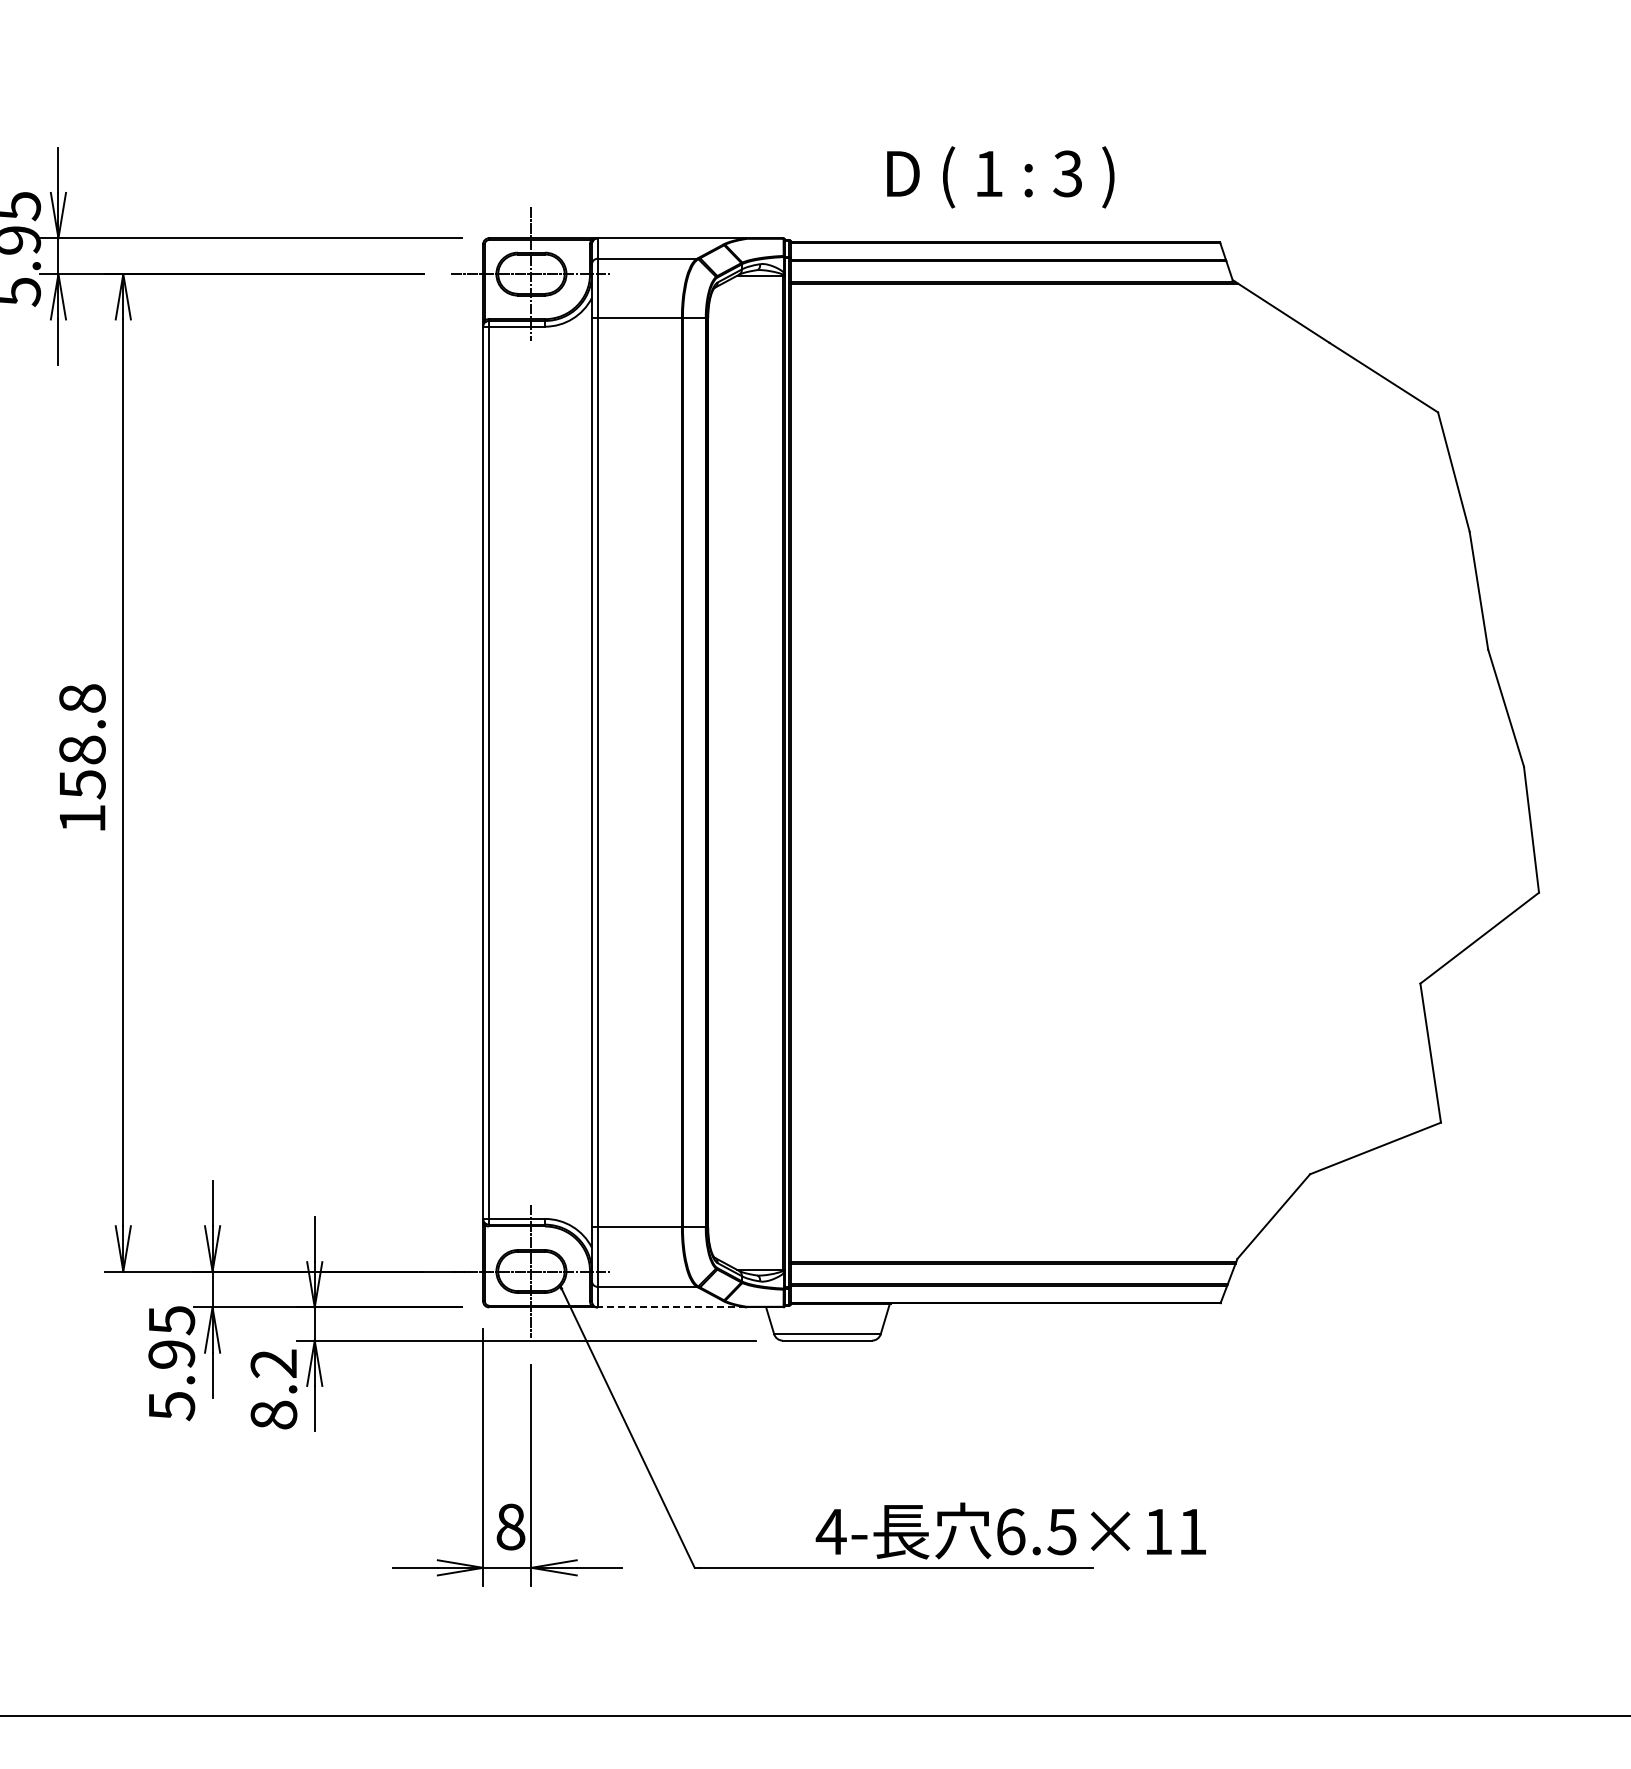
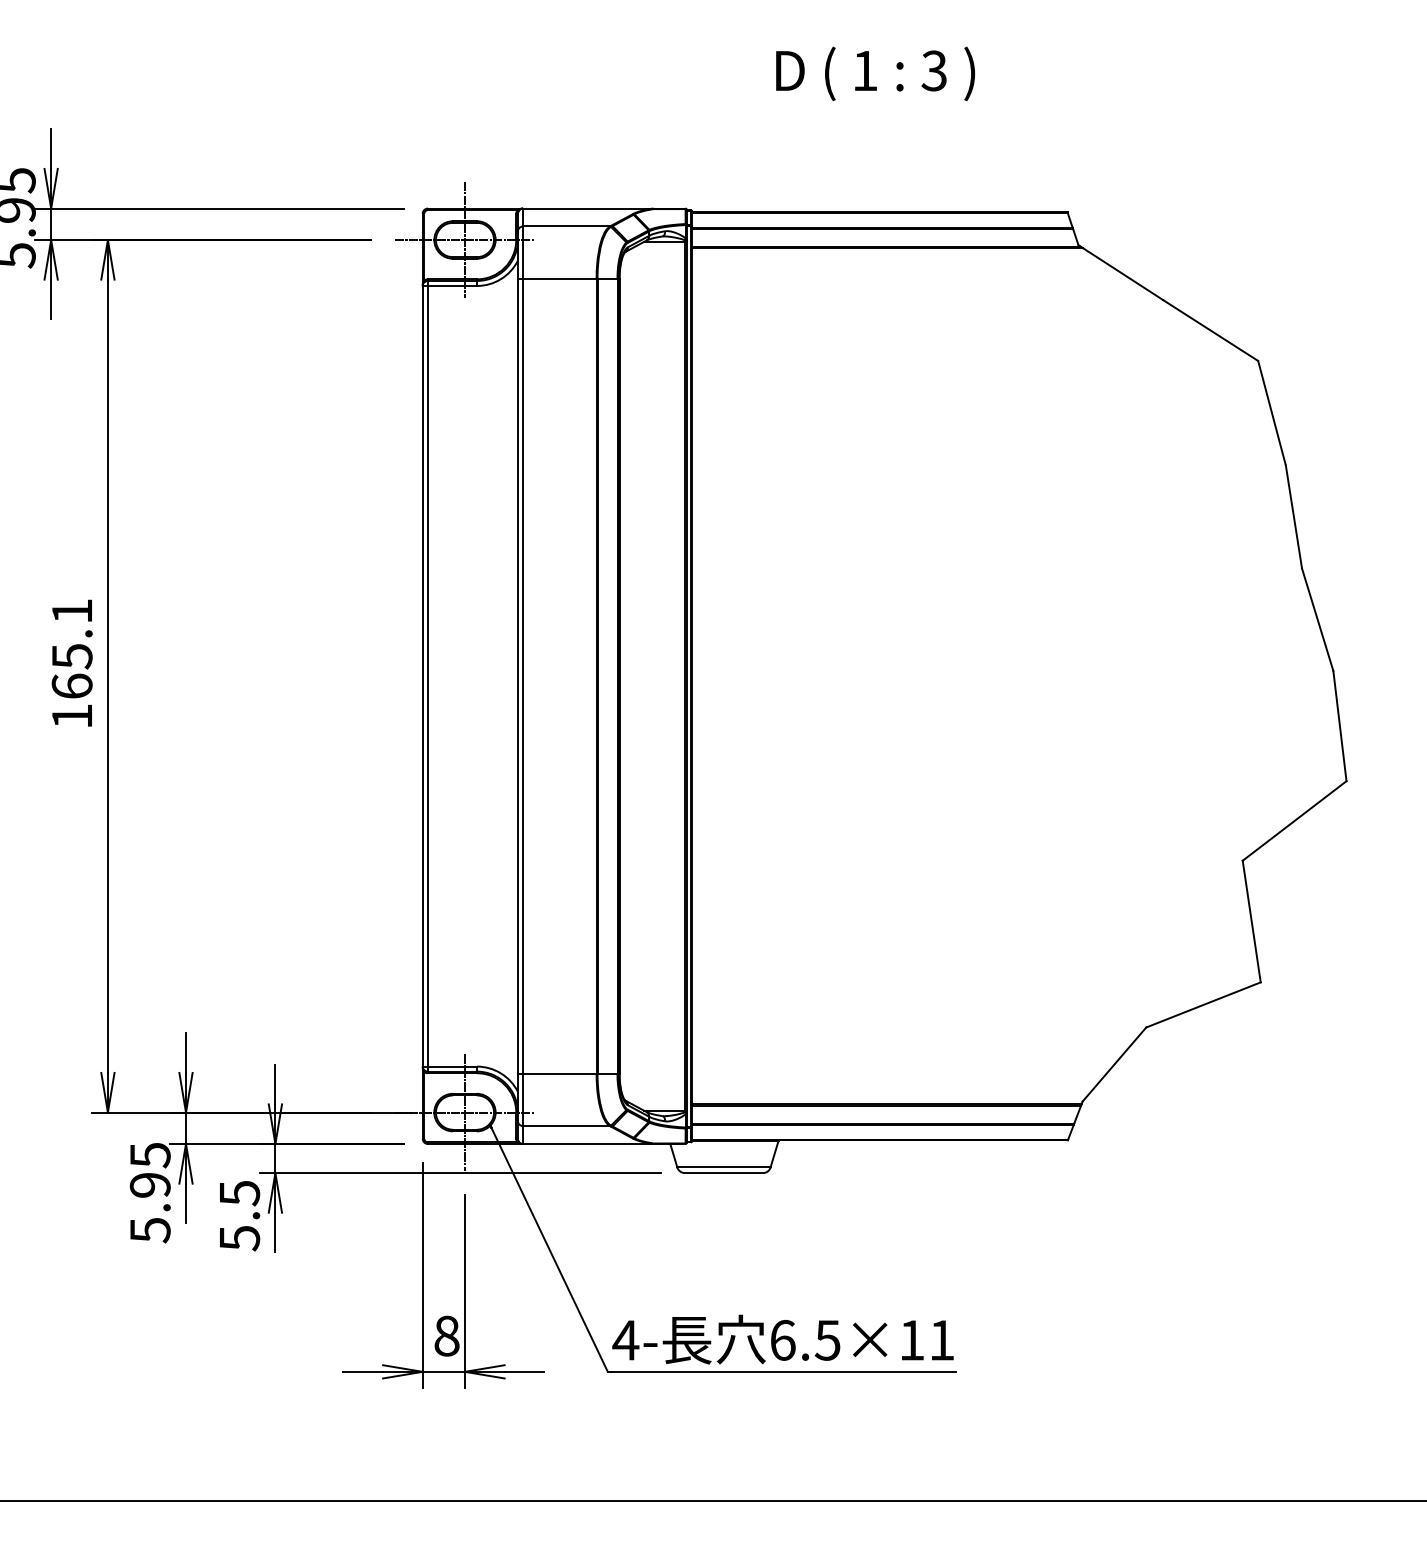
text: (1000, 177) -> (875, 74), moved
text: (82, 741) -> (72, 648), 158.8 -> 165.1
line: (671, 1307) -> (587, 1144), dashed -> solid
text: (273, 1389) -> (239, 1215), 8.2 -> 5.5
text: (1010, 1530) -> (782, 1339), moved

